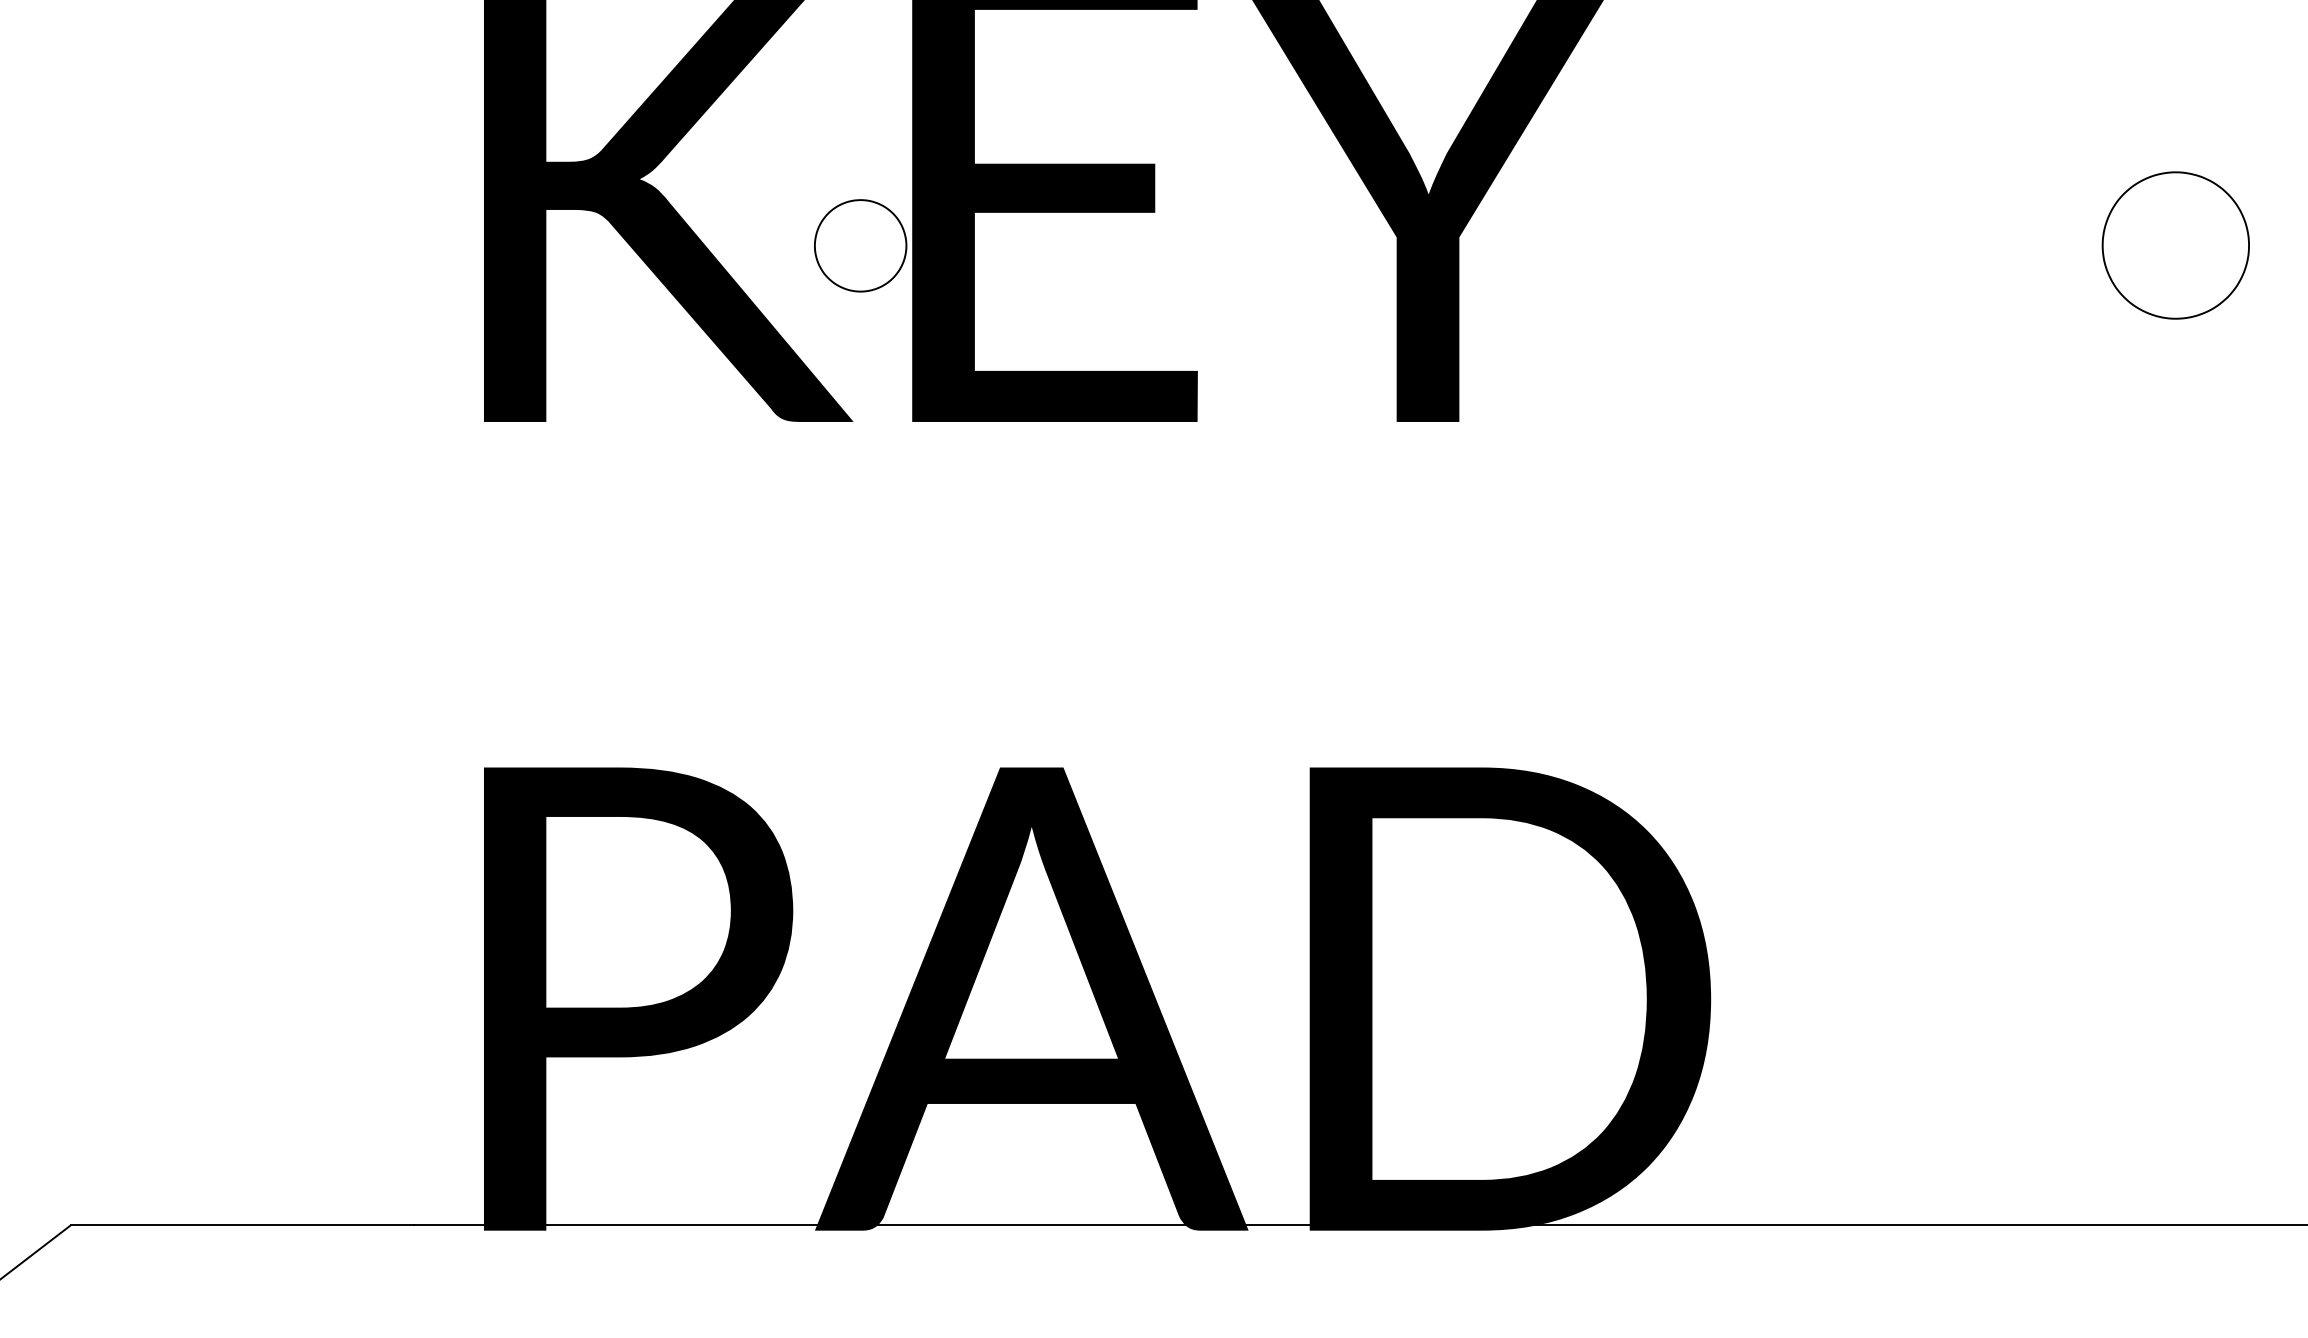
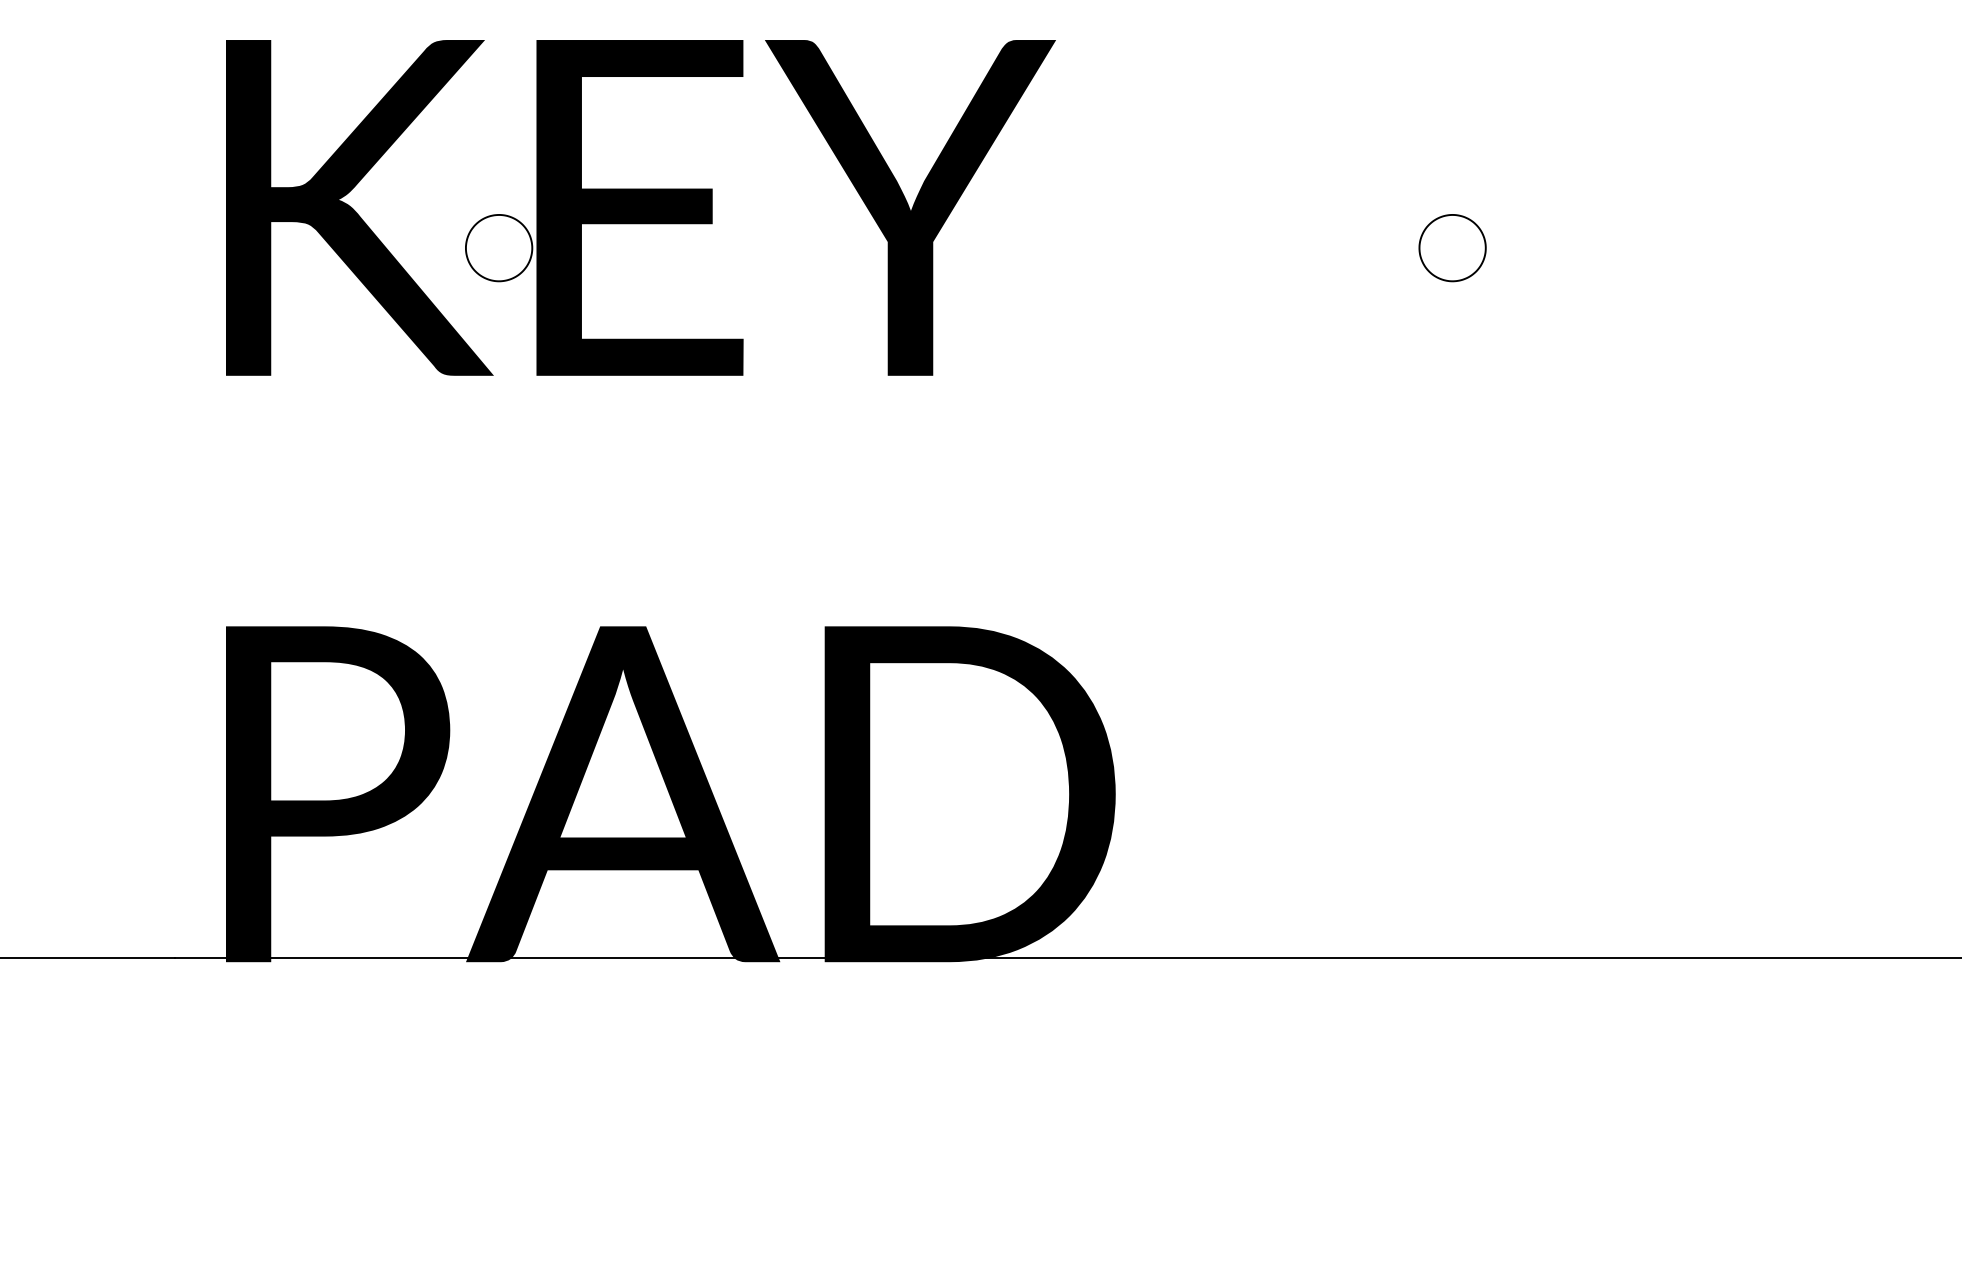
part: (2175, 246) -> (1452, 248), size x0.62

